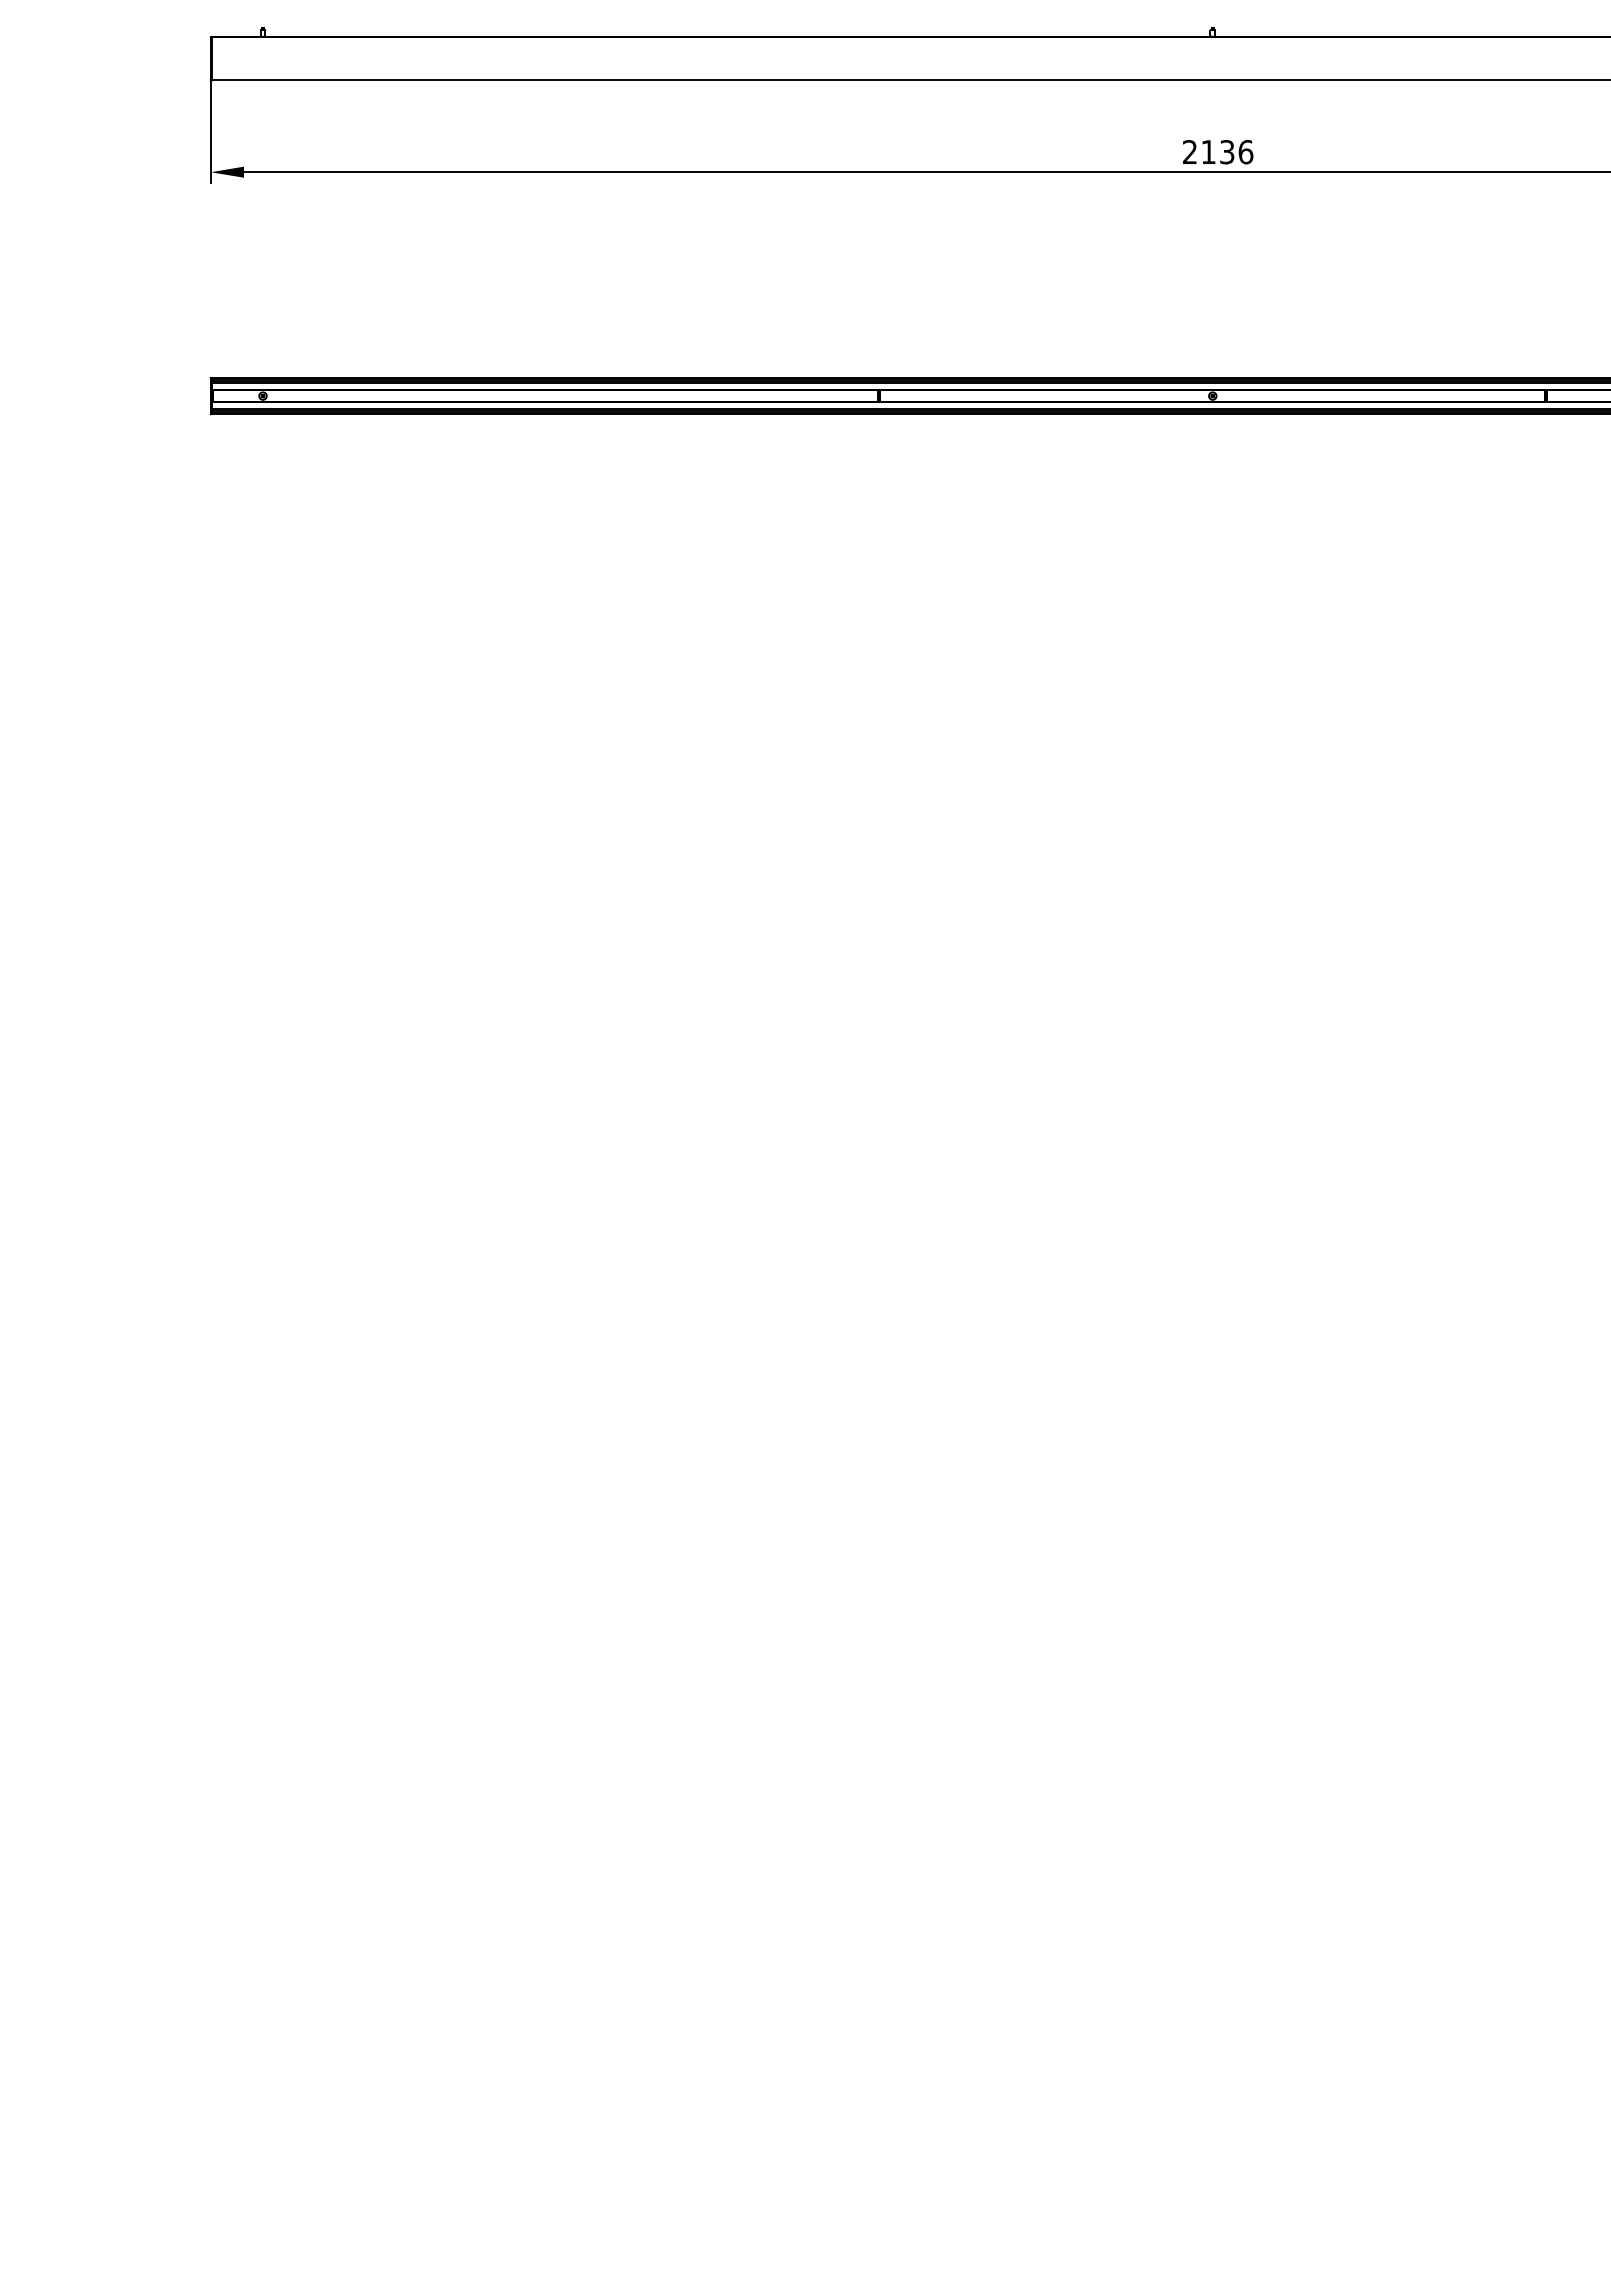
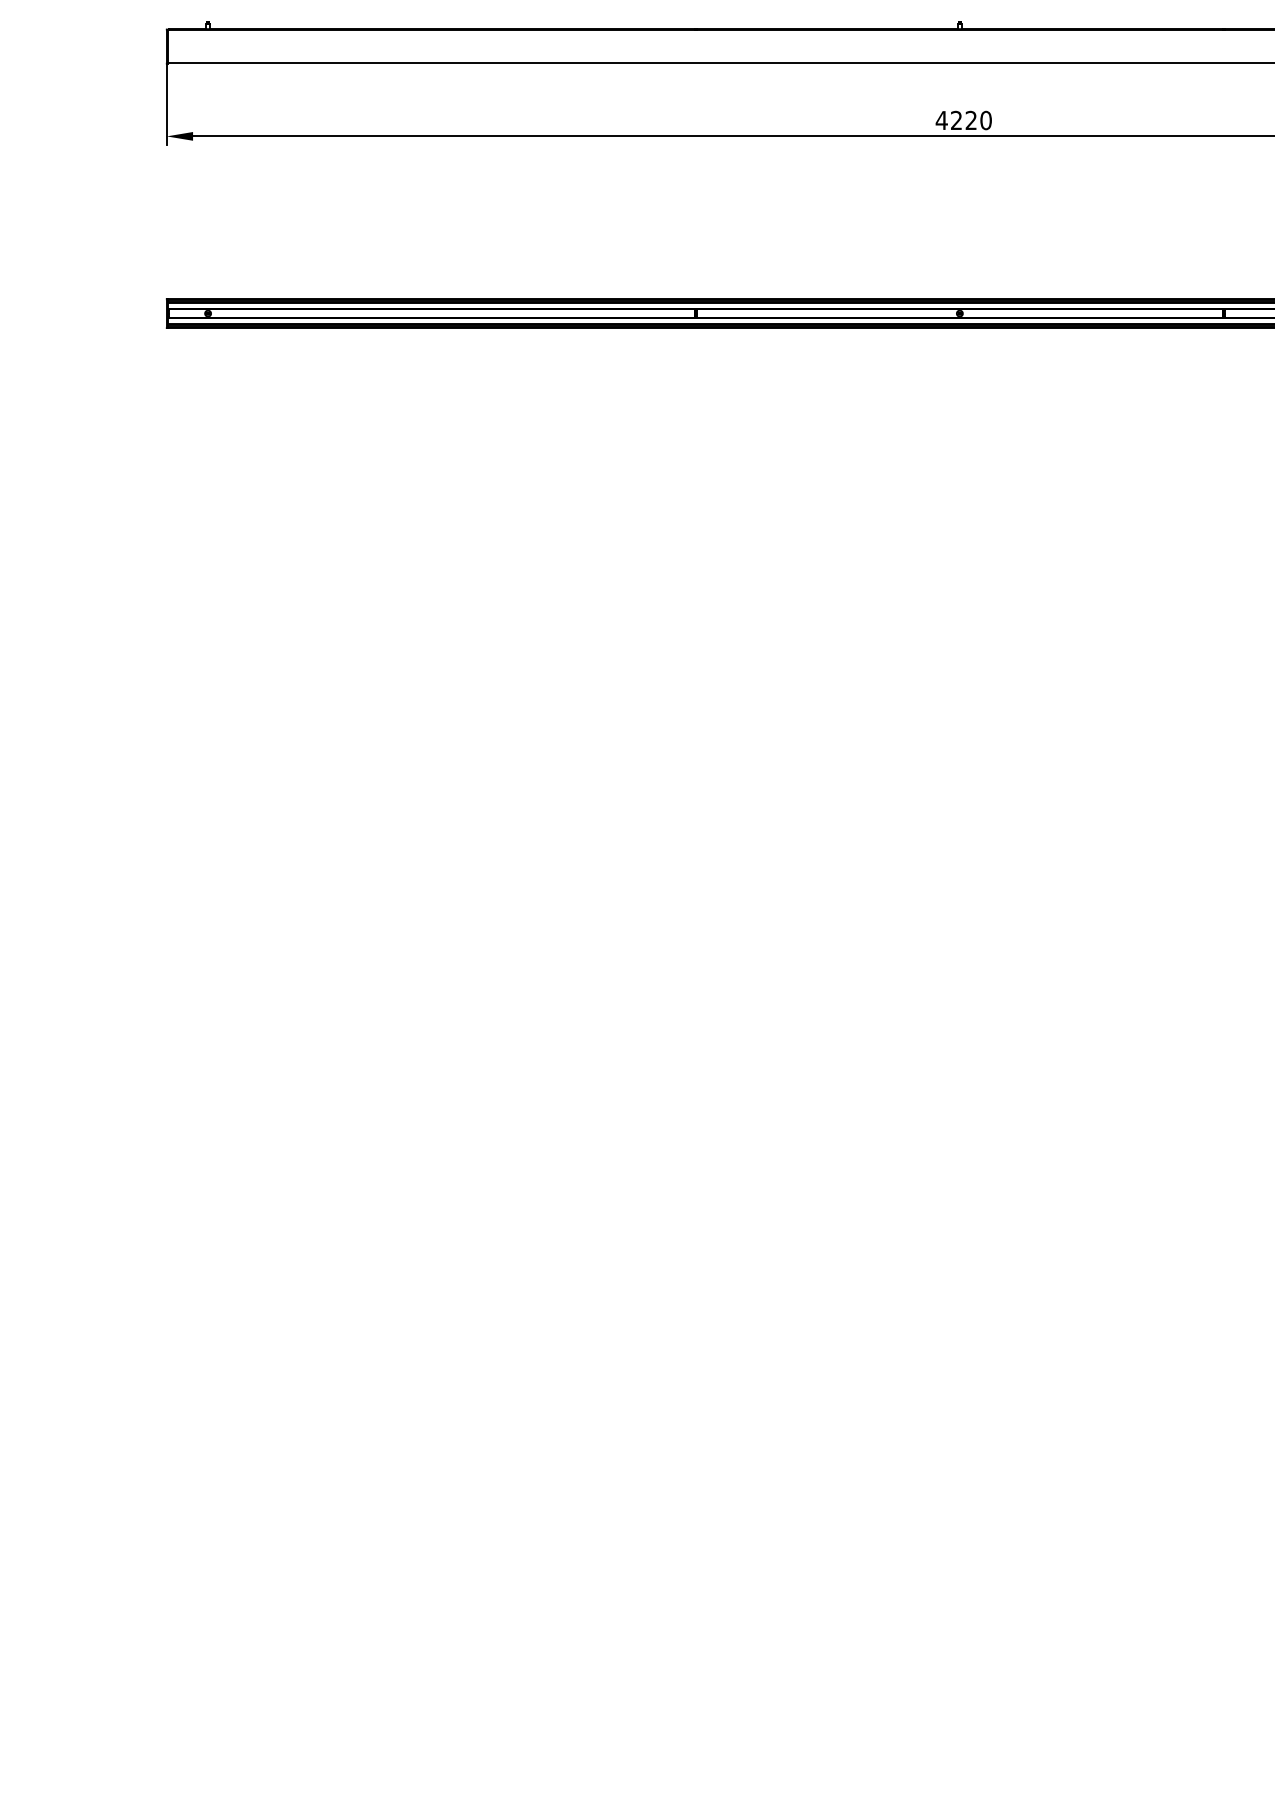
text: (1217, 152) -> (963, 120), 2136 -> 4220

